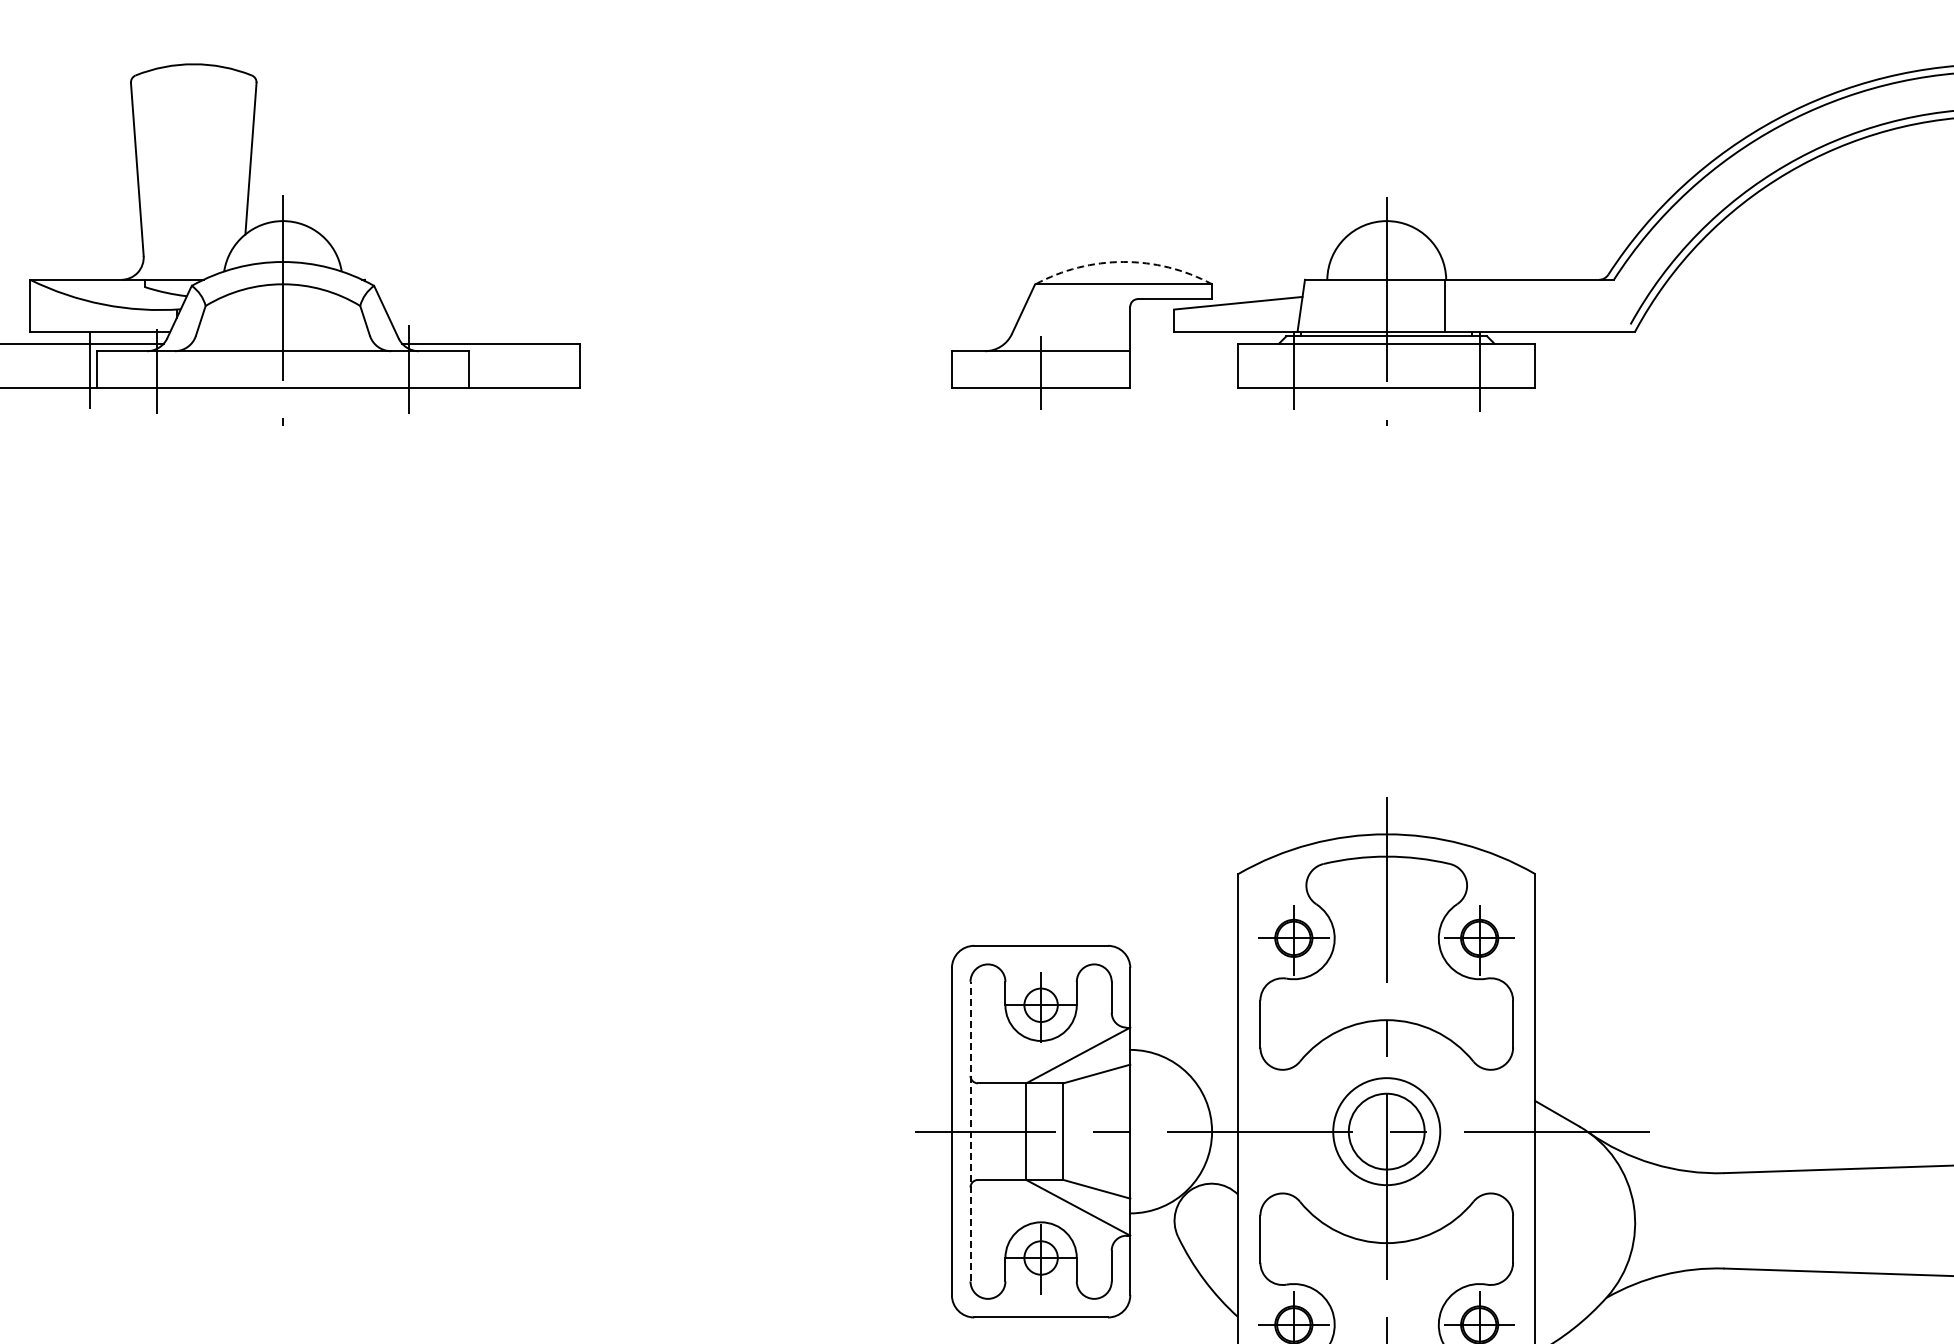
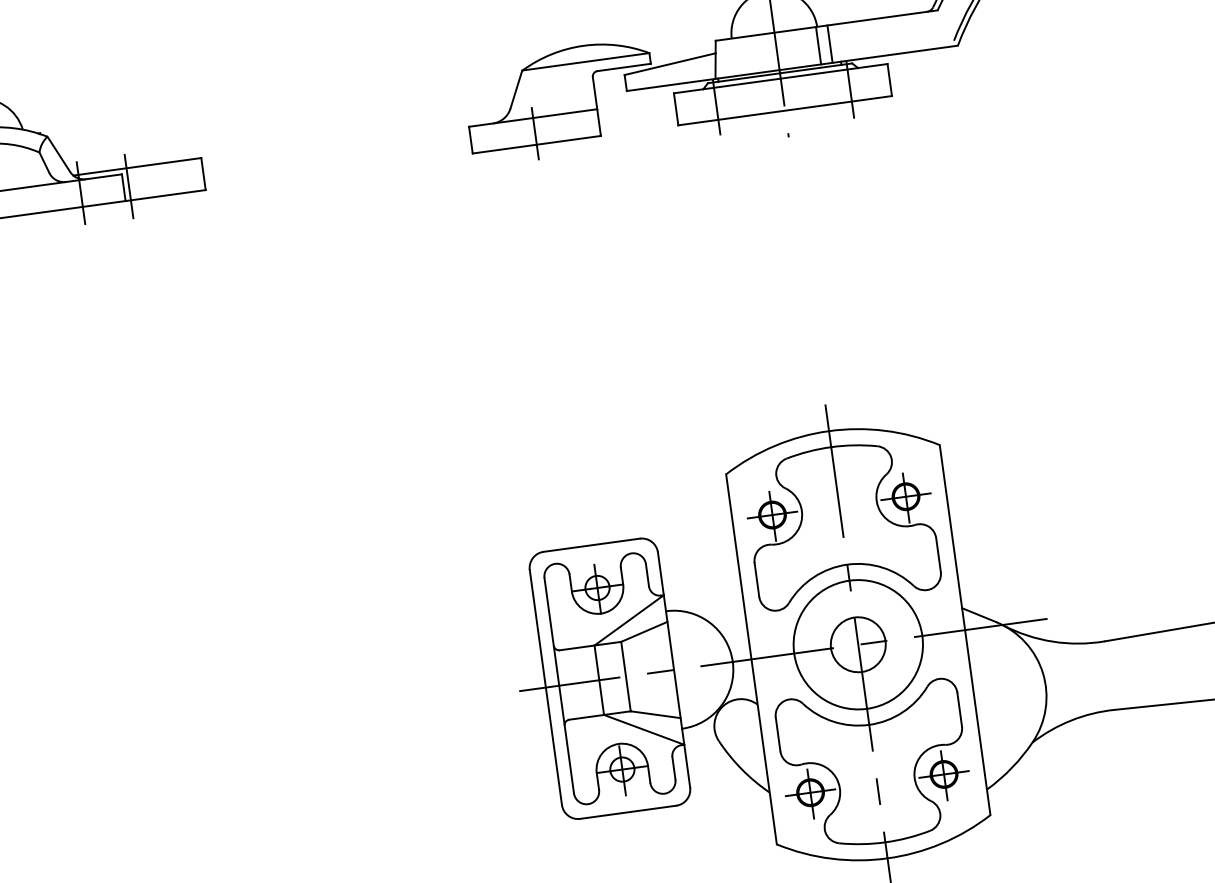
arc: (1123, 261) -> (583, 45), dashed -> solid
line: (1460, 305) -> (829, 43), added
line: (476, 368) -> (129, 186), added
line: (970, 1131) -> (559, 685), dashed -> solid
circle: (1386, 1131) -> (858, 644), size x1.67

